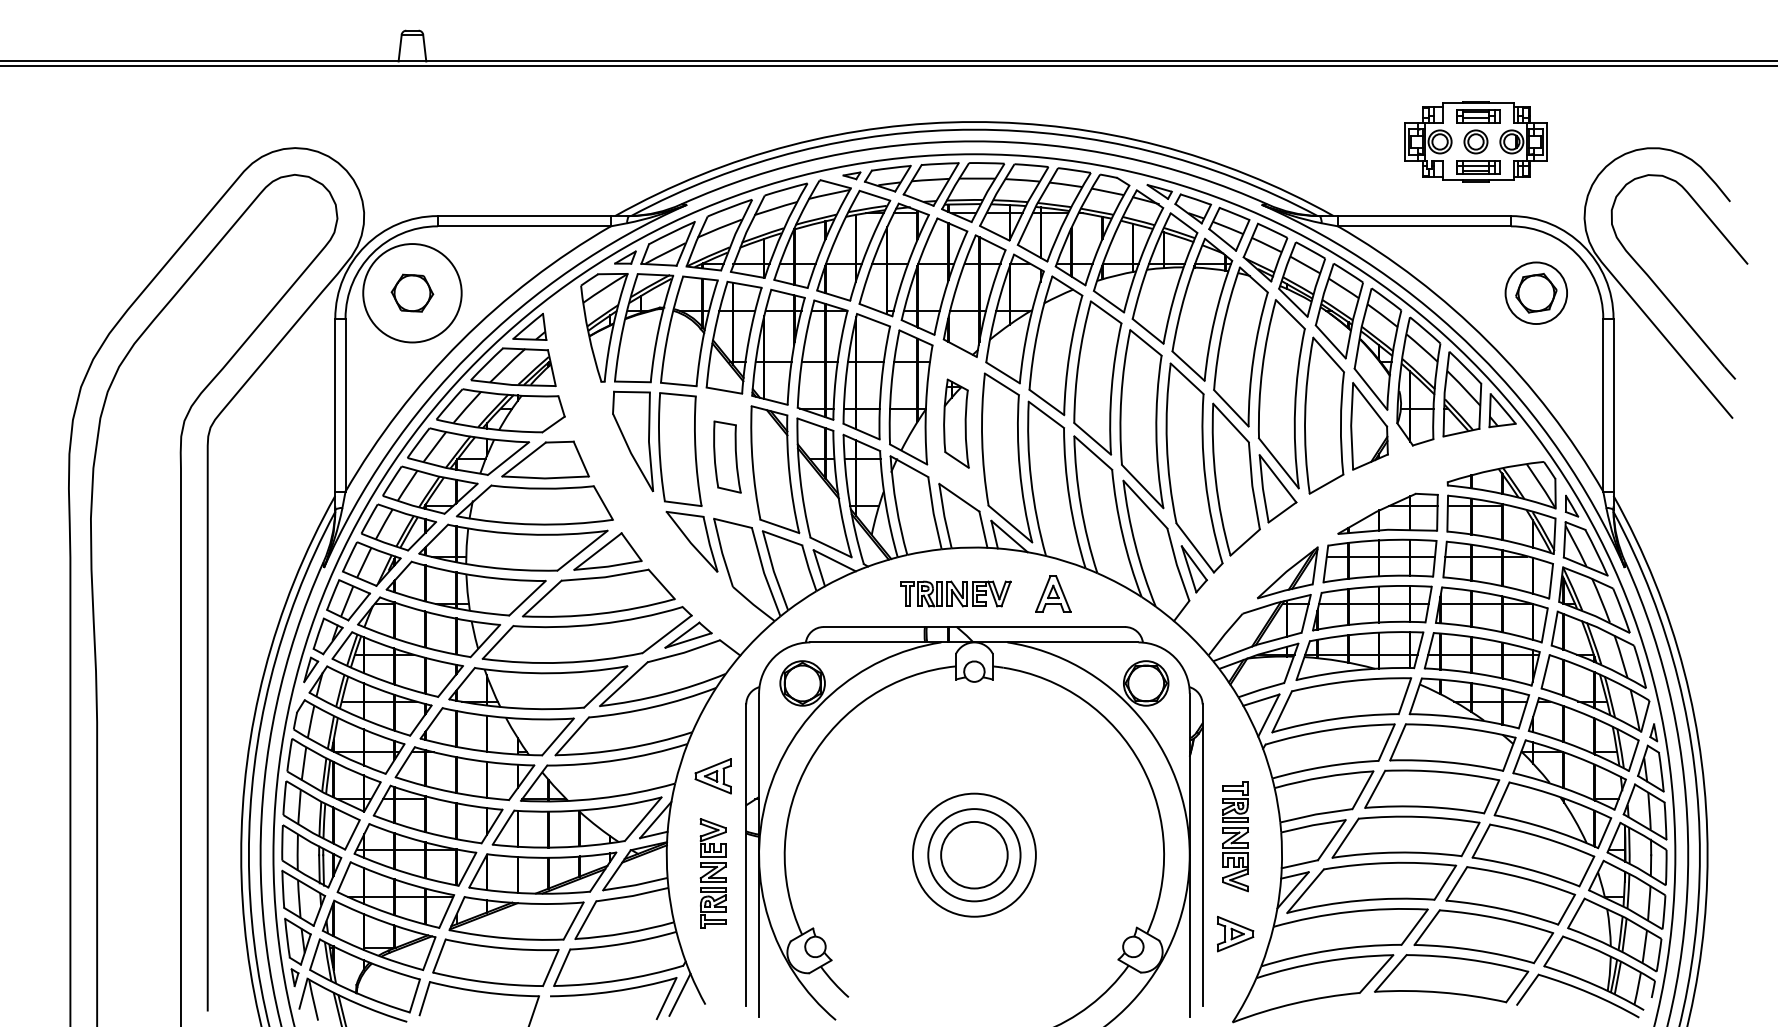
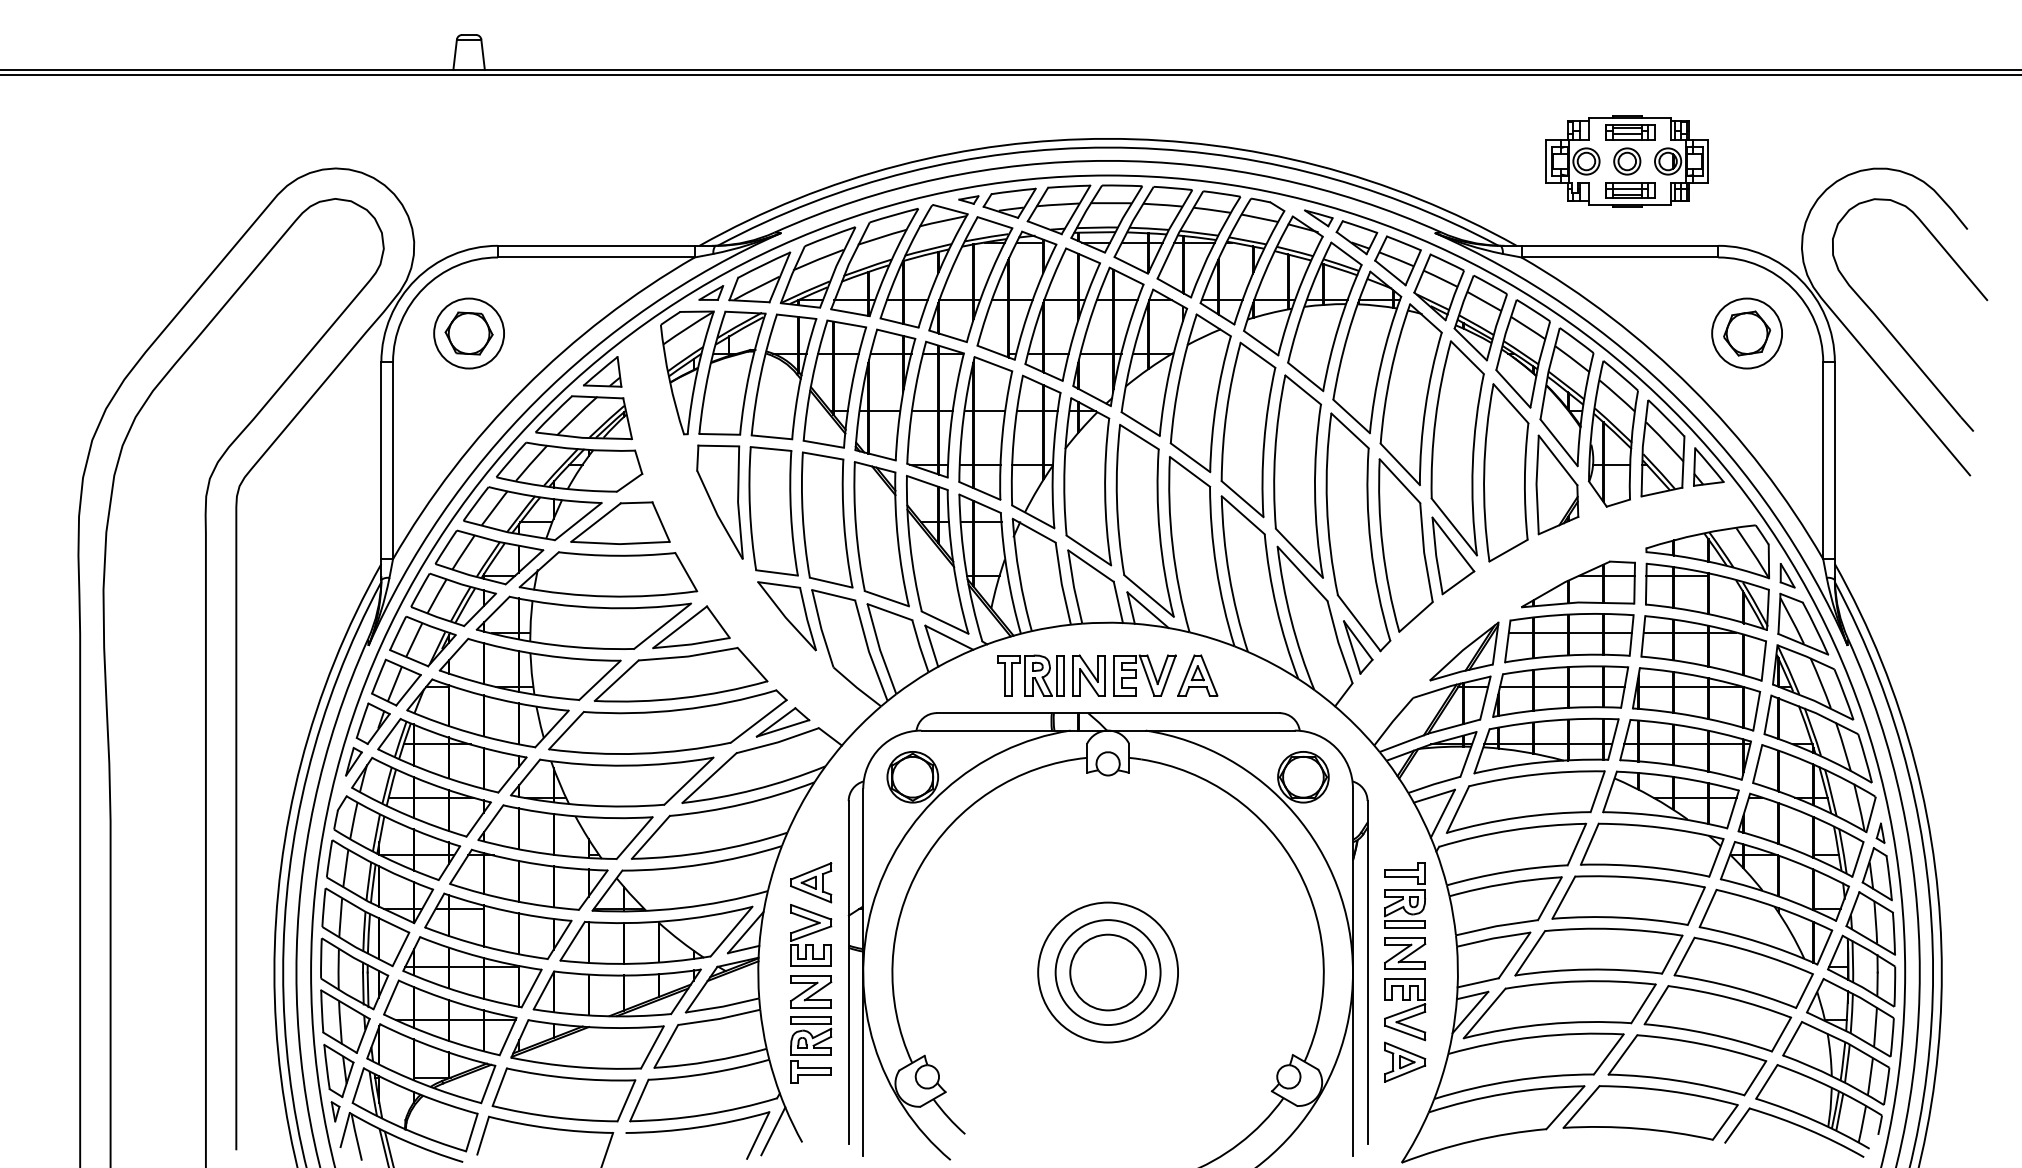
part: (1475, 141) -> (1626, 160), moved
circle: (412, 293) -> (469, 333), size x0.62
part: (956, 423) -> (1087, 481), size x1.67
part: (727, 456) -> (827, 519), size x1.67
part: (955, 593) -> (1086, 674), size x1.43
part: (1235, 836) -> (1405, 951), size x1.43
part: (712, 873) -> (810, 993), size x1.43

